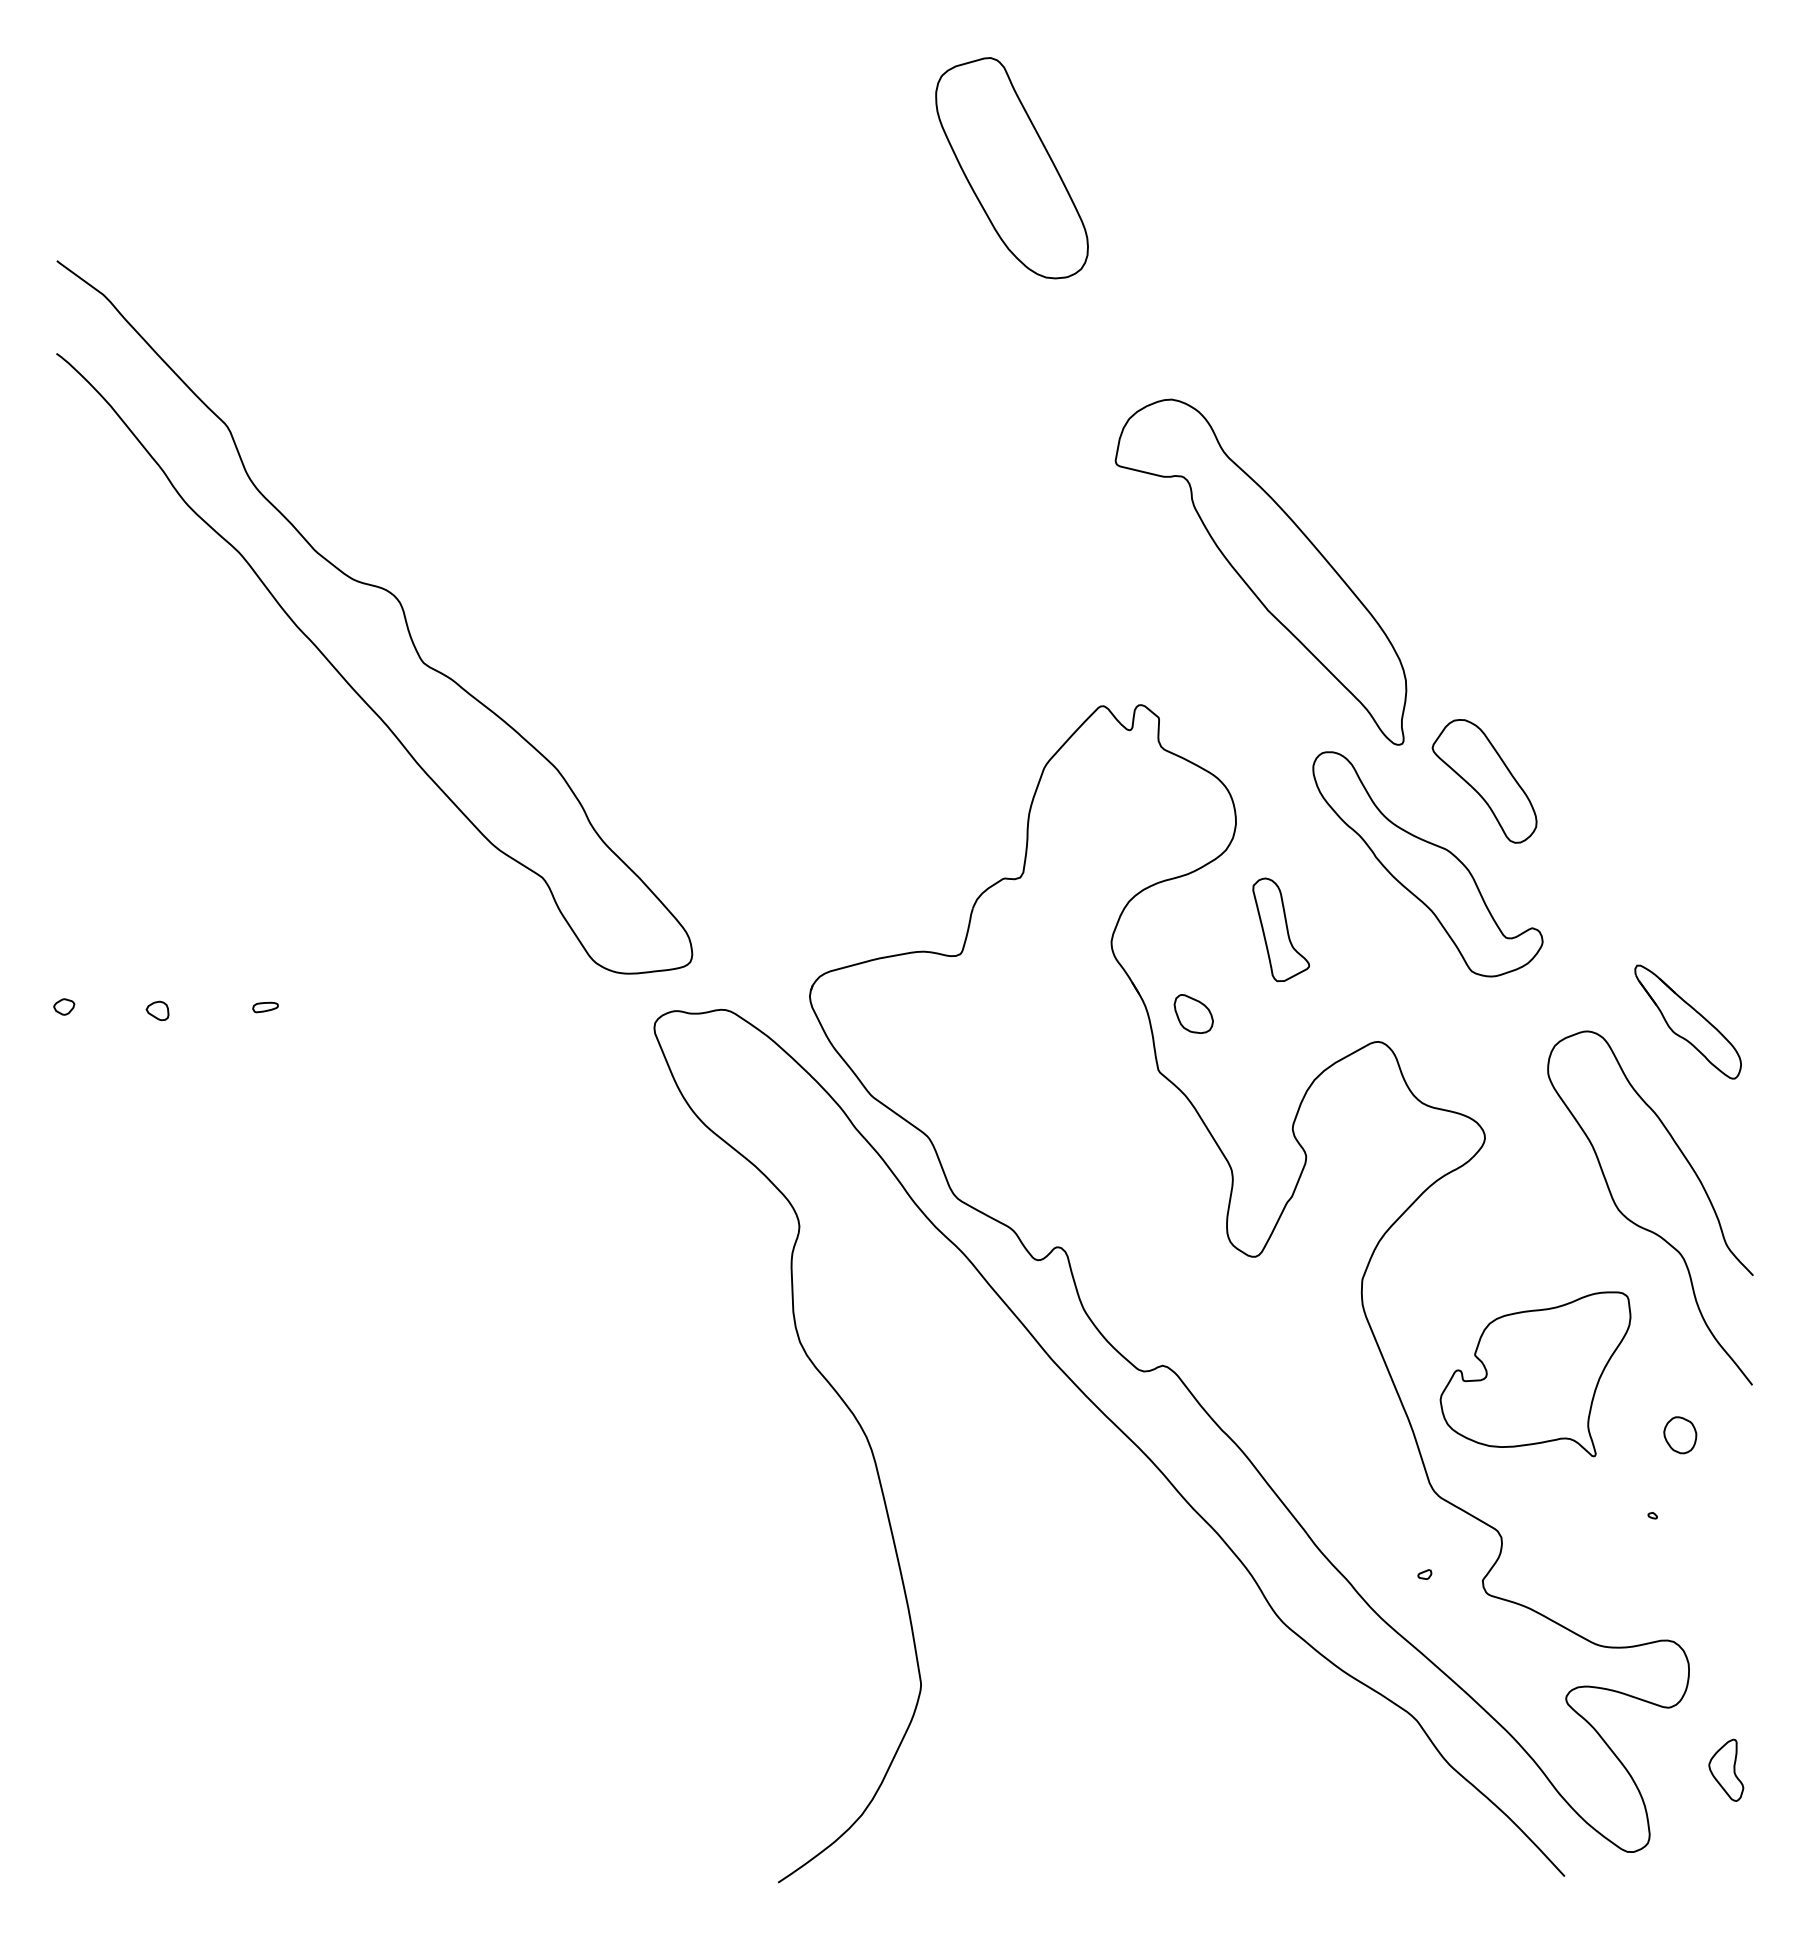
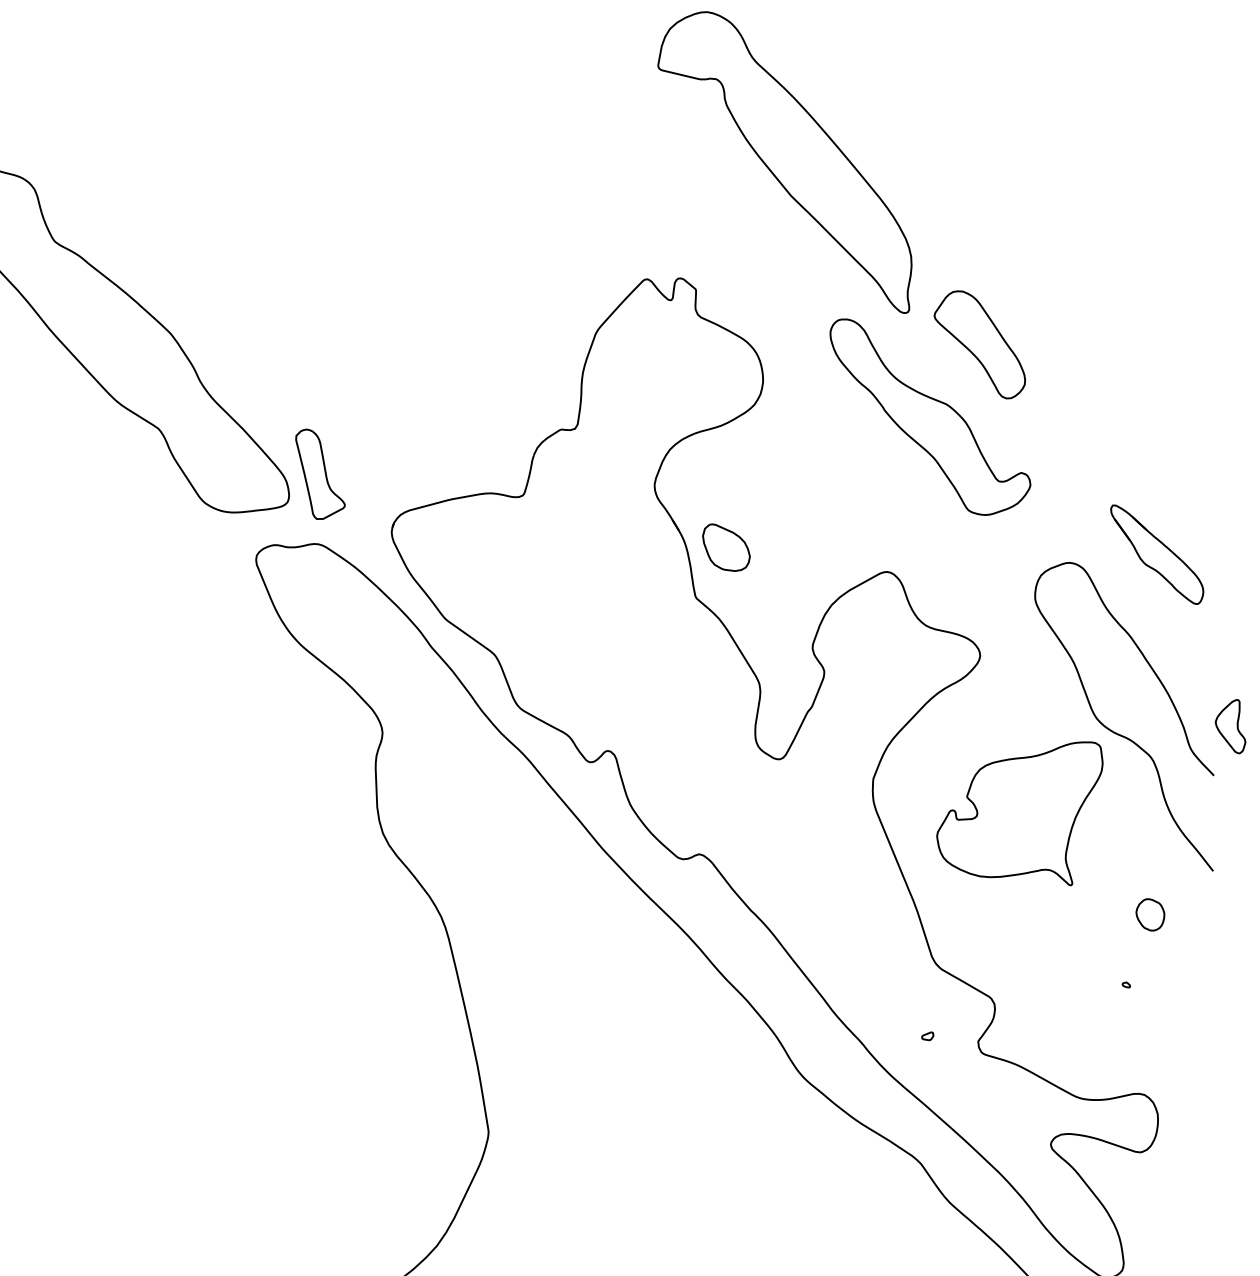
part: (1281, 929) -> (320, 473), moved
part: (1193, 1013) -> (726, 547), size x1.4
part: (1535, 1374) -> (1019, 813), moved
part: (1726, 1769) -> (1230, 725), moved

